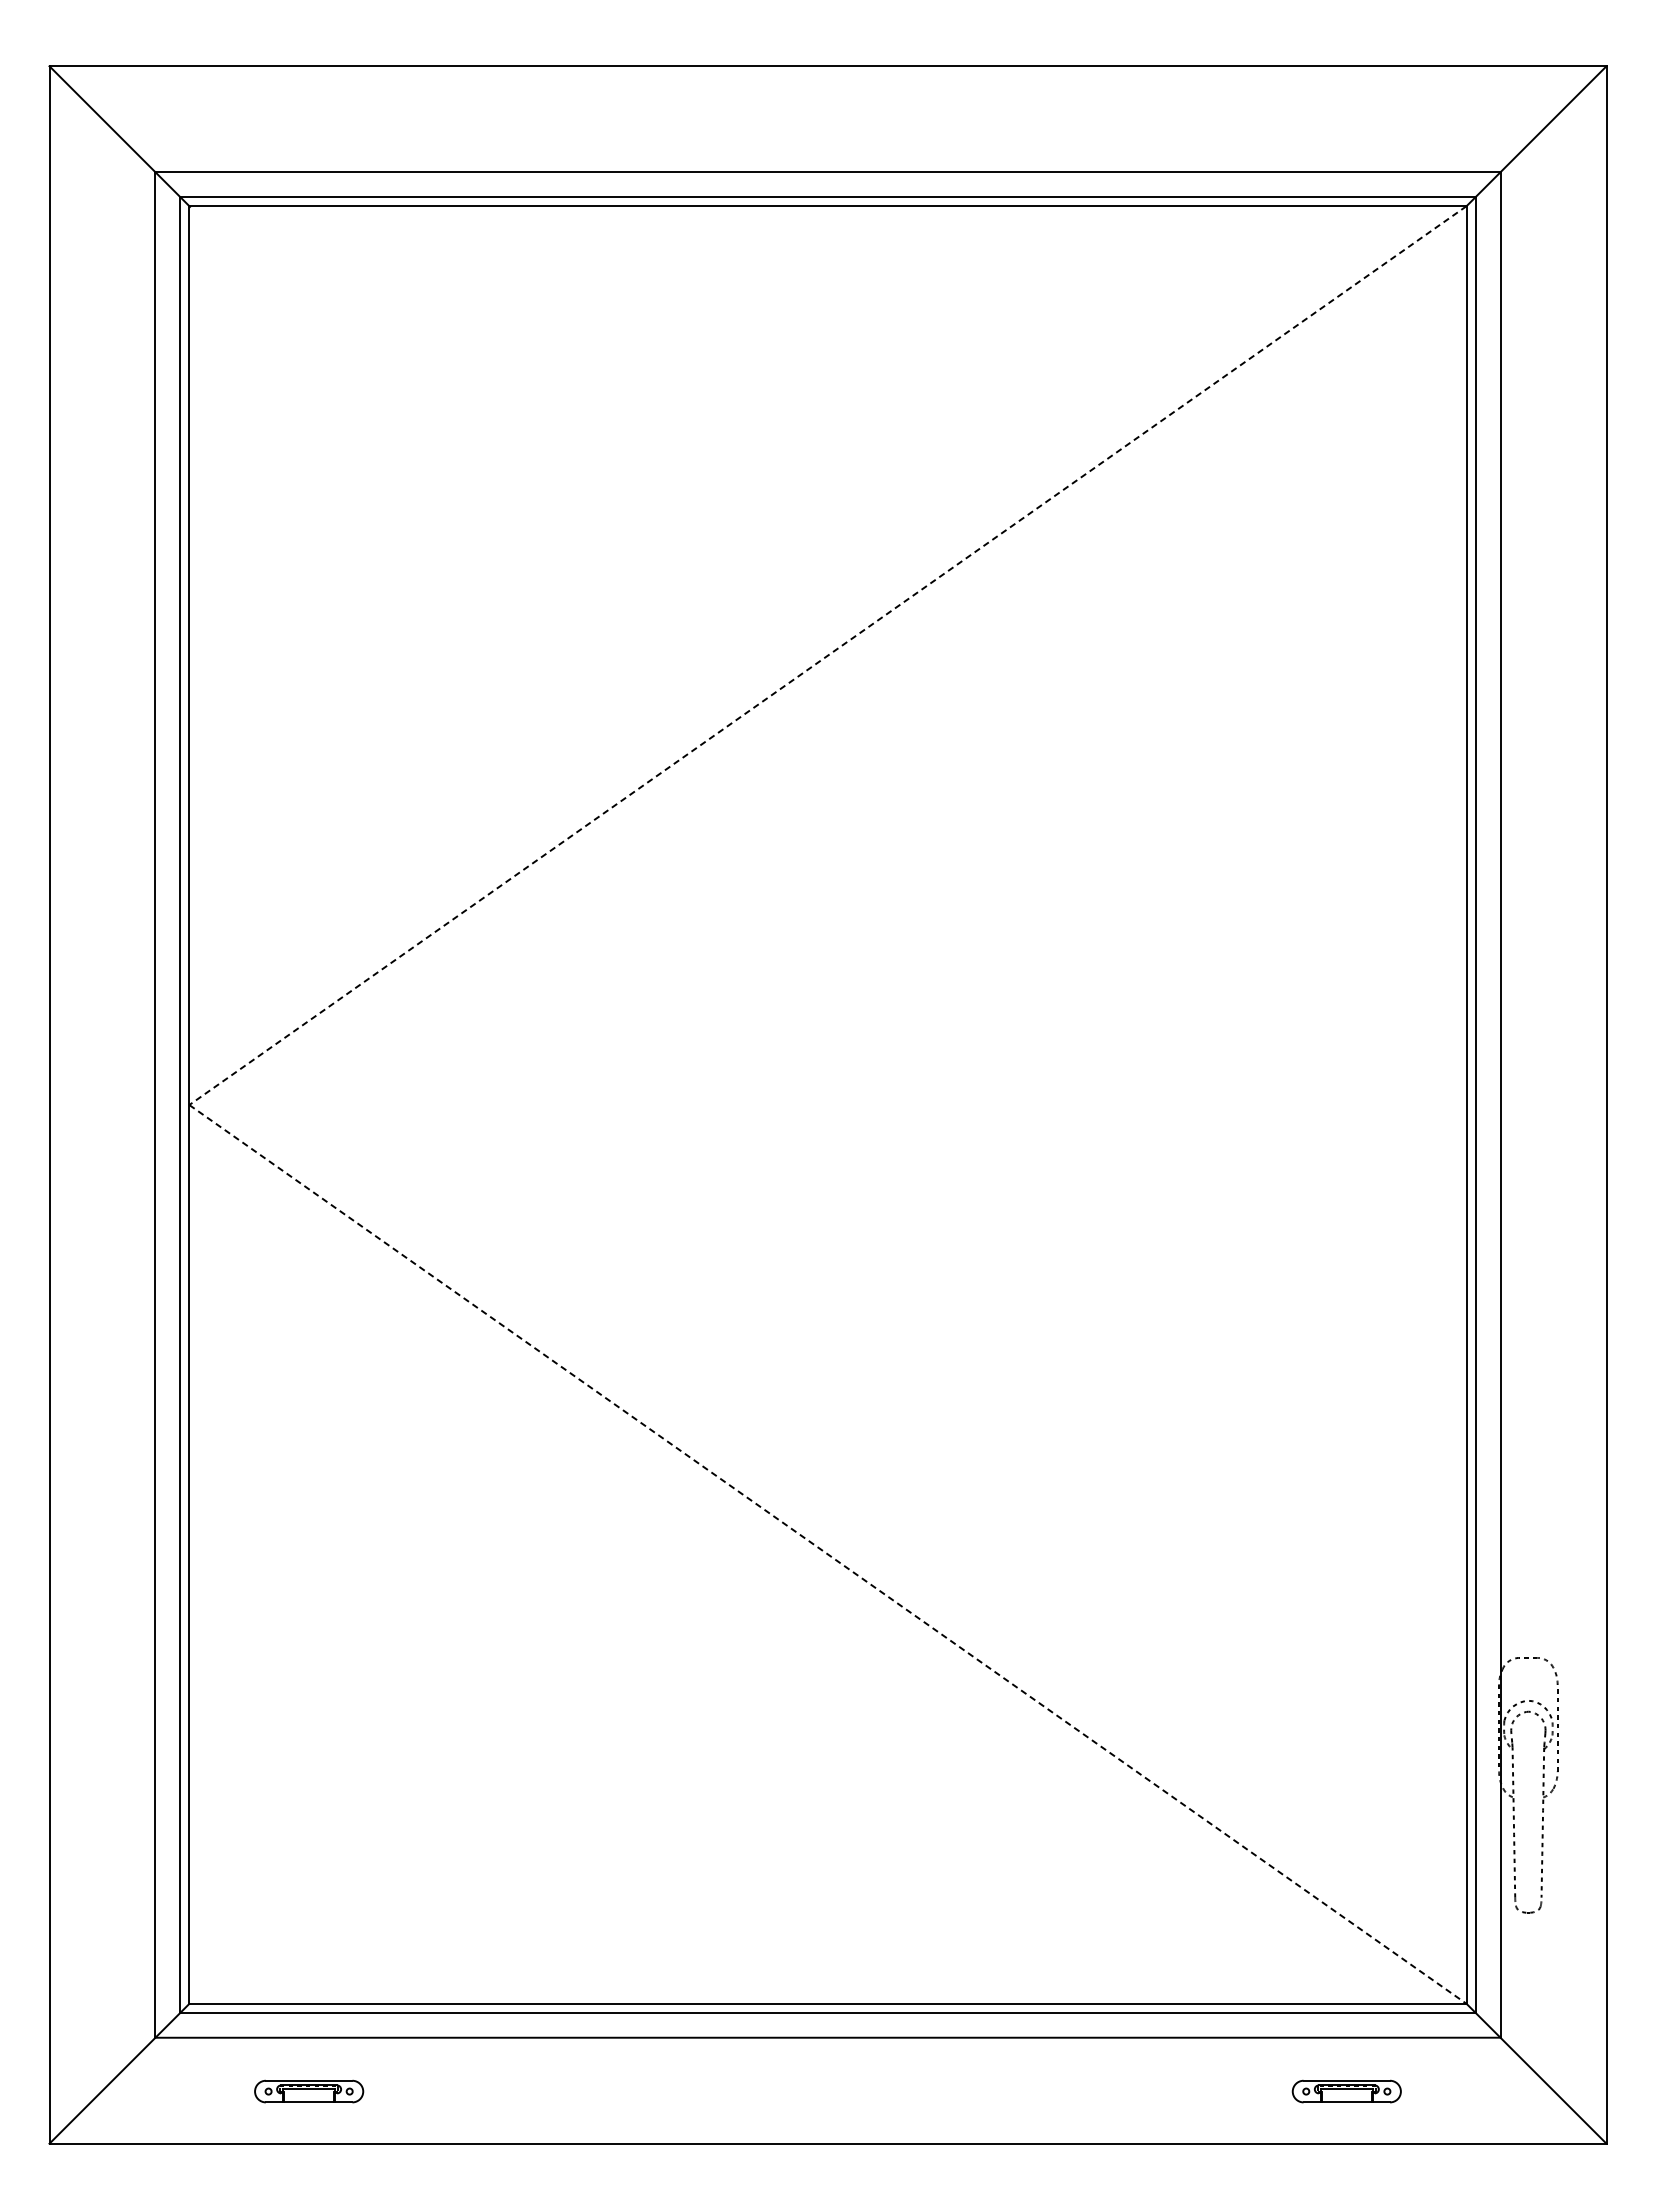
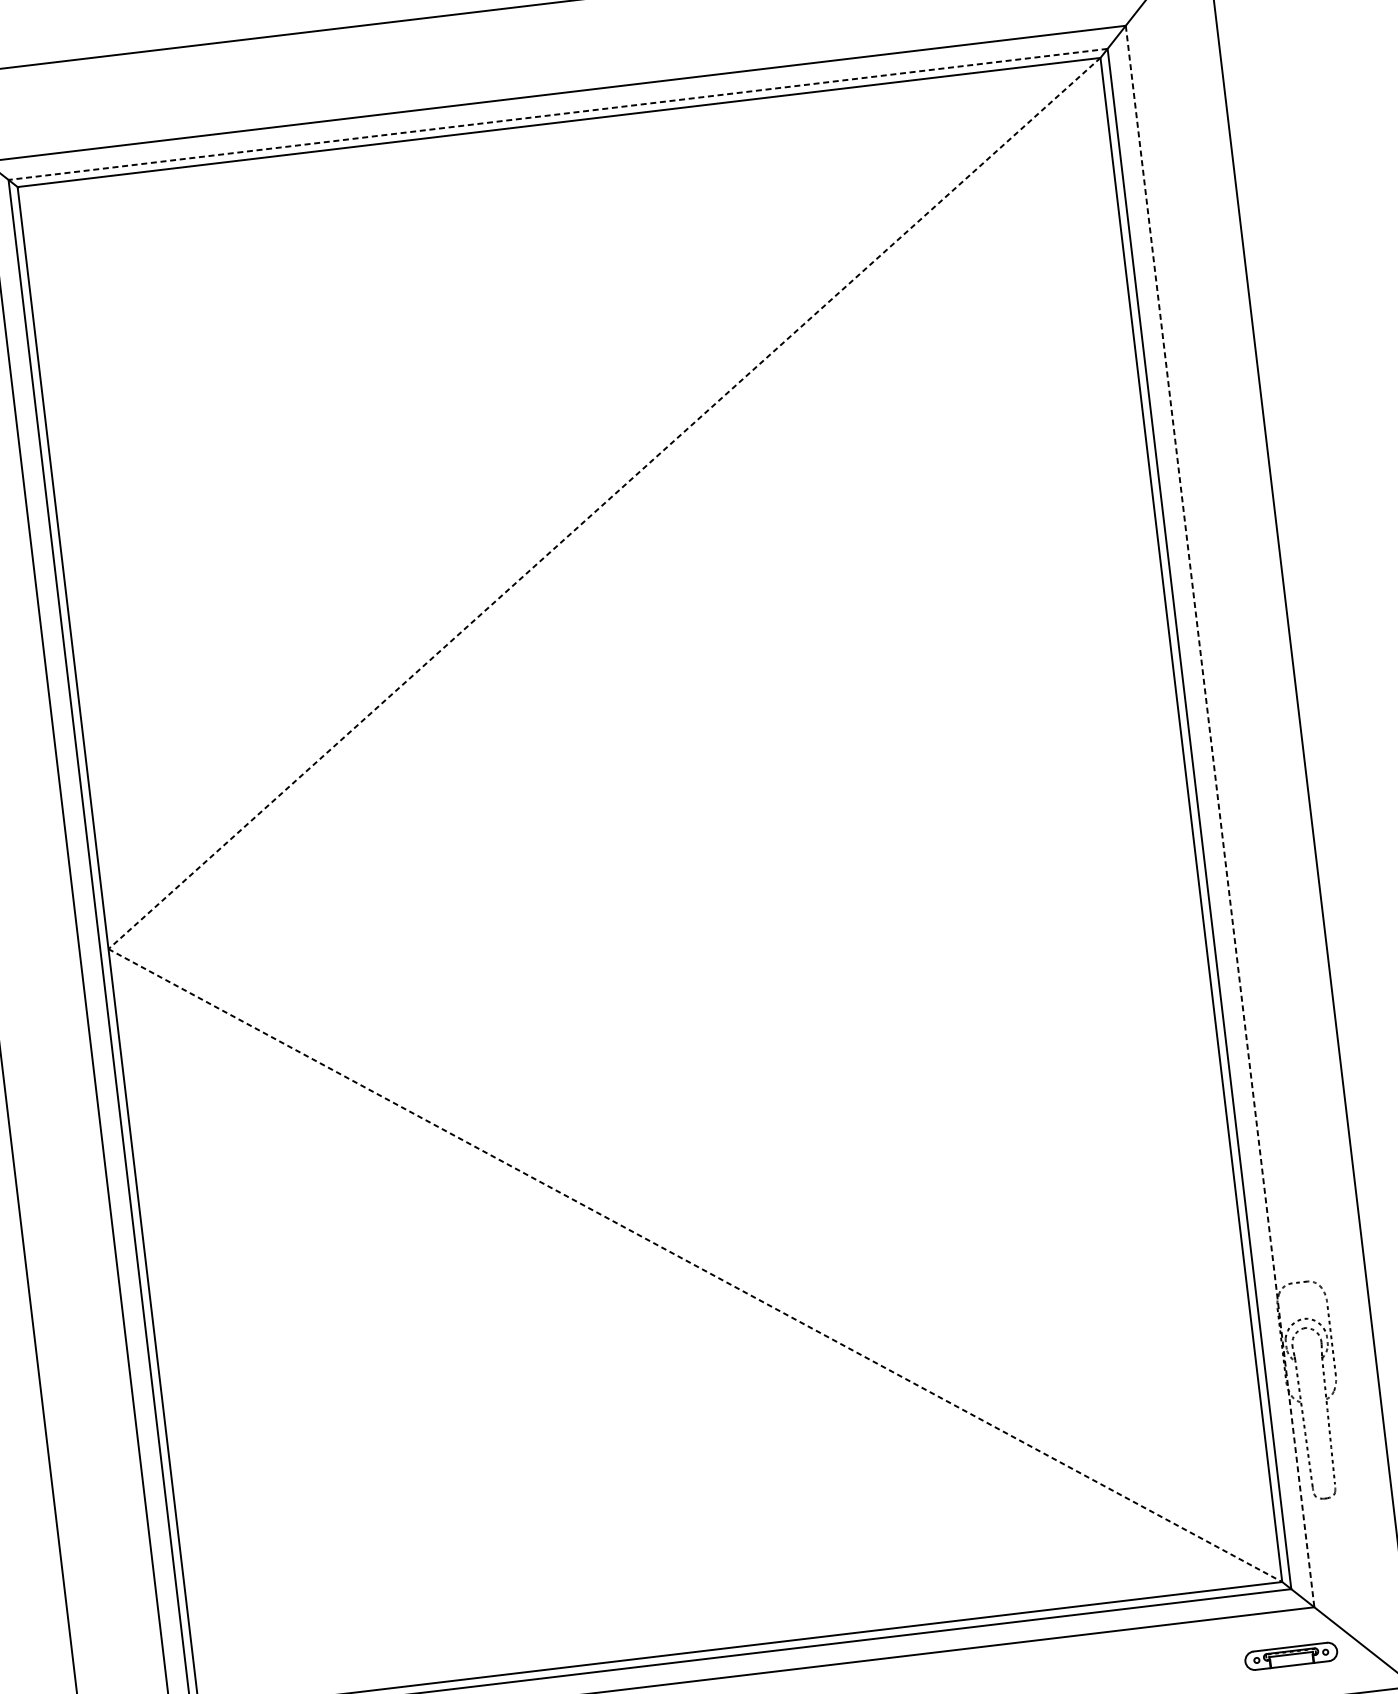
line: (827, 196) -> (557, 114), solid -> dashed
line: (1500, 1104) -> (1220, 816), solid -> dashed
part: (1346, 2091) -> (1290, 1656), moved

